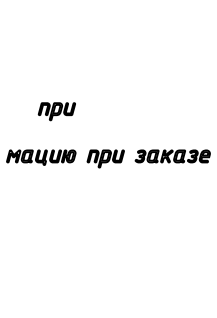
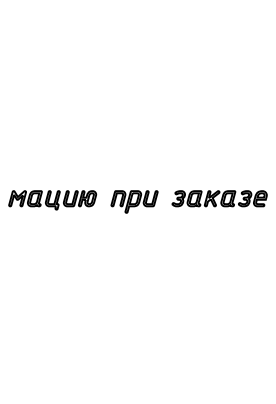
part: (56, 111) -> (72, 141), removed

